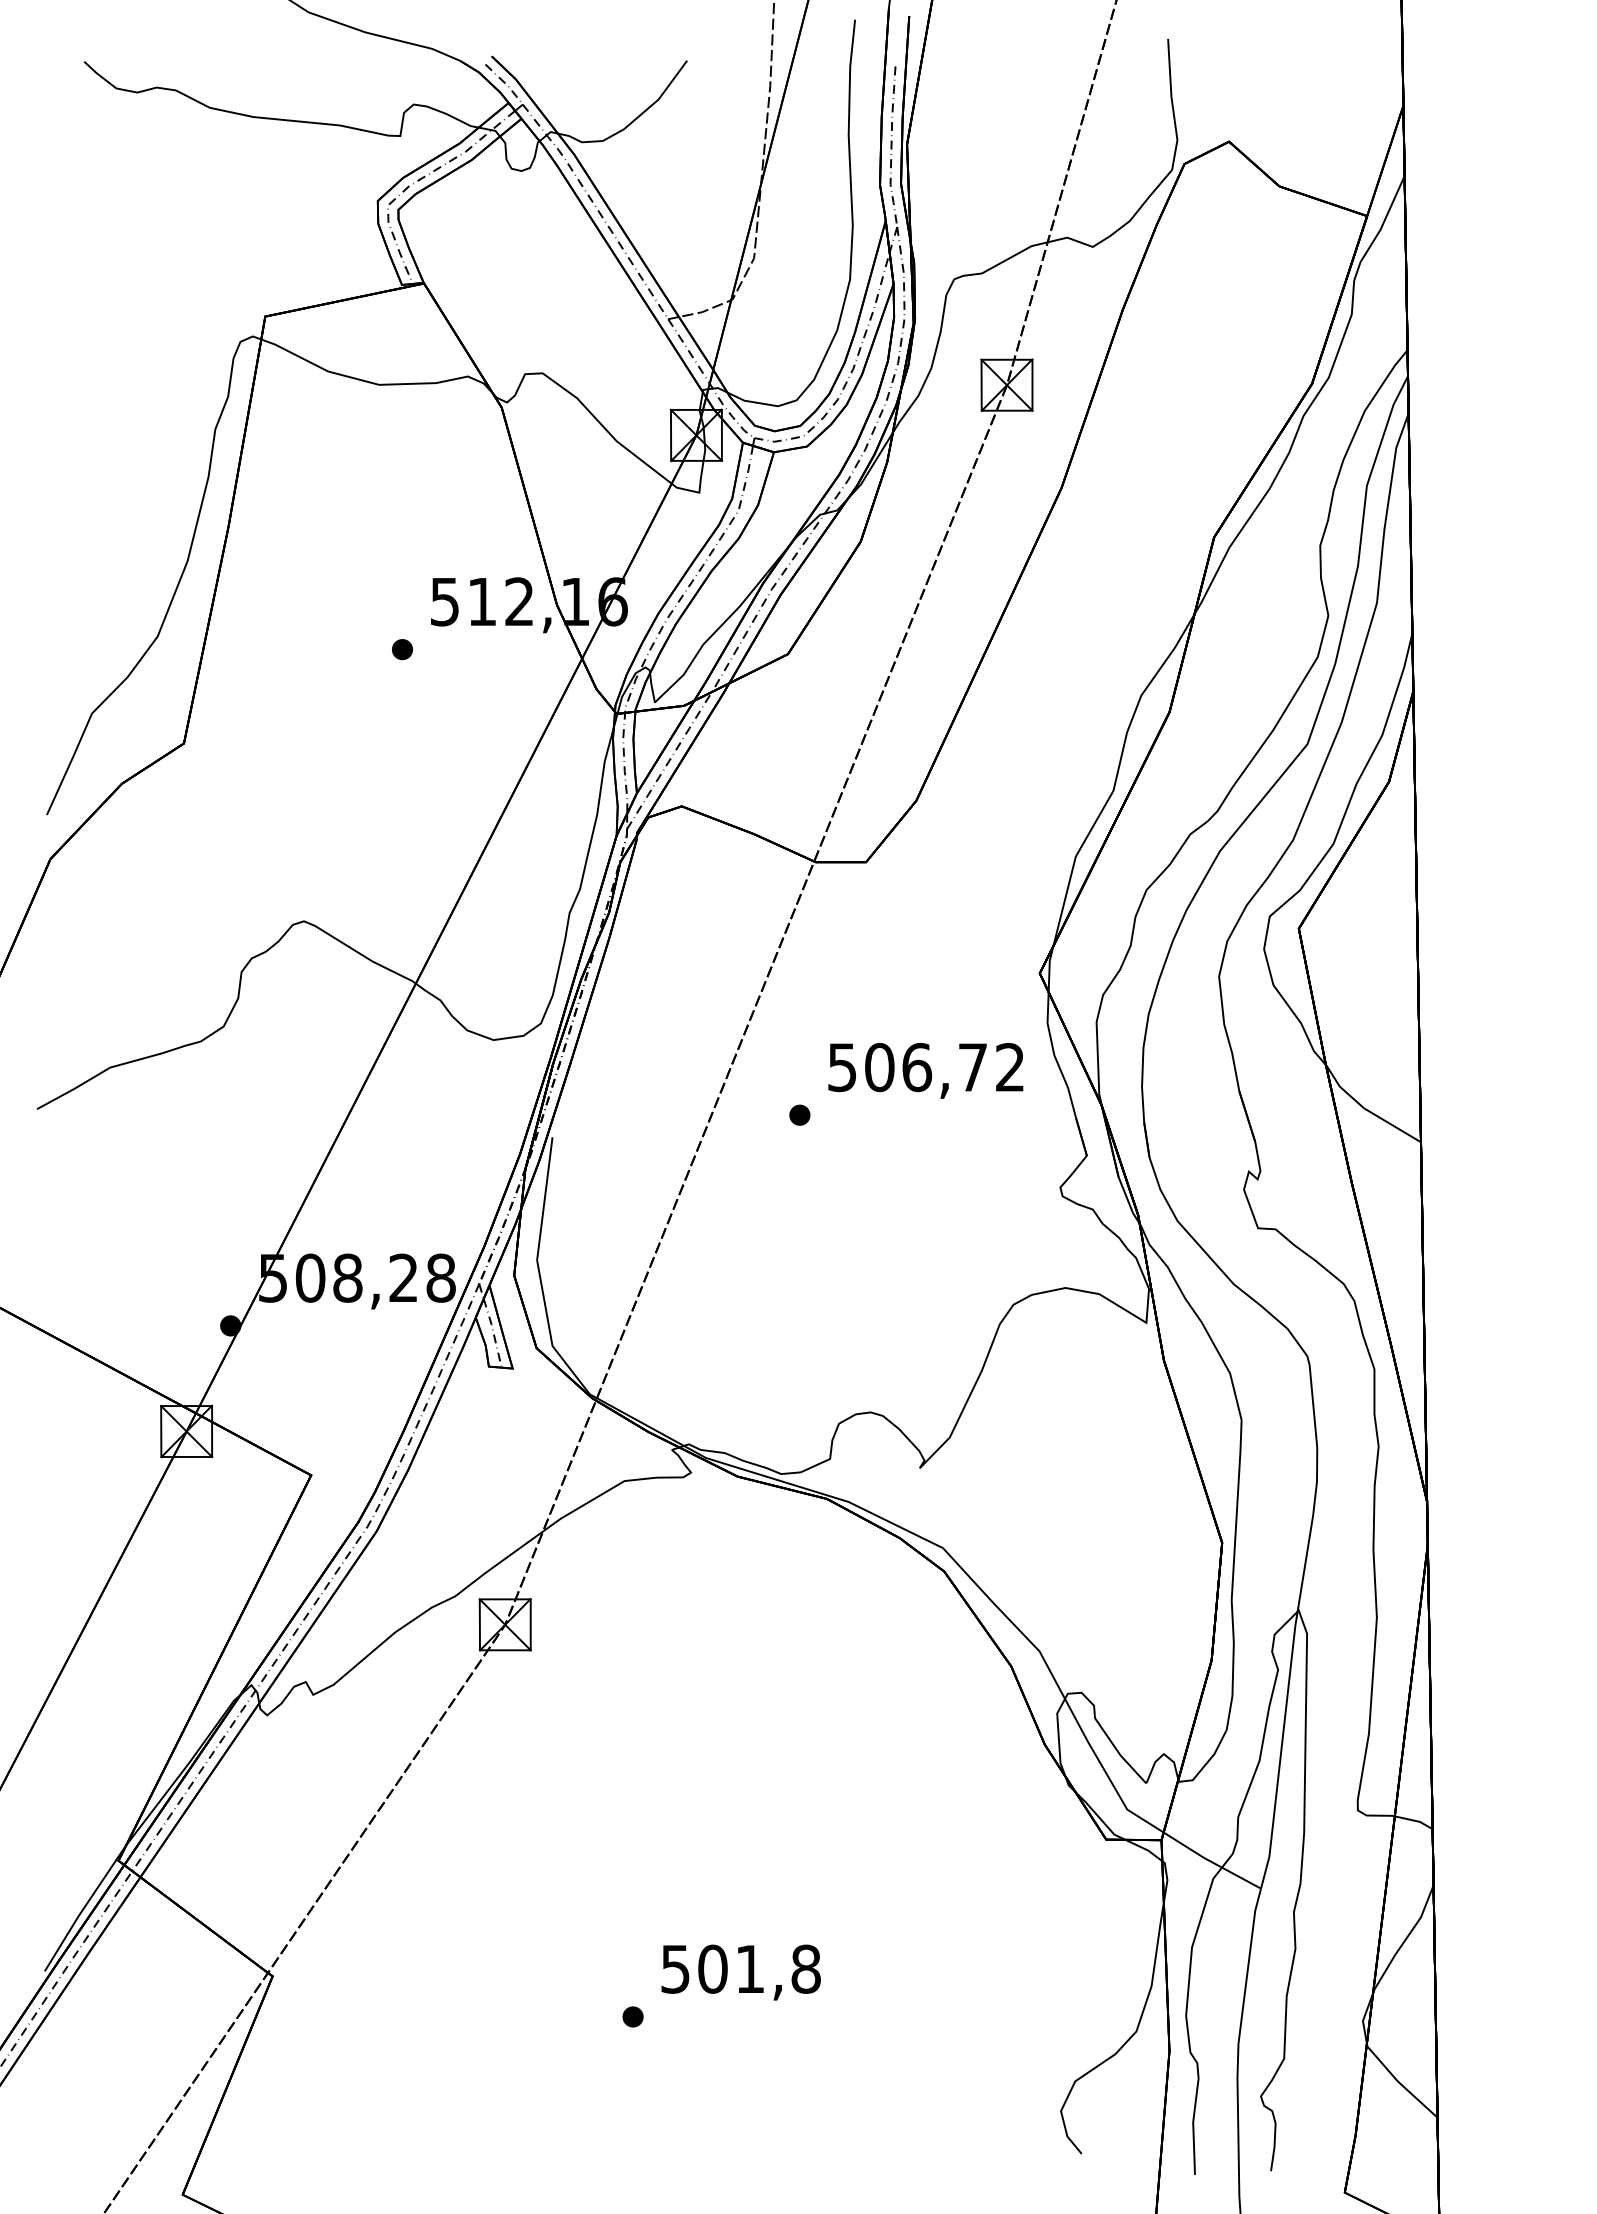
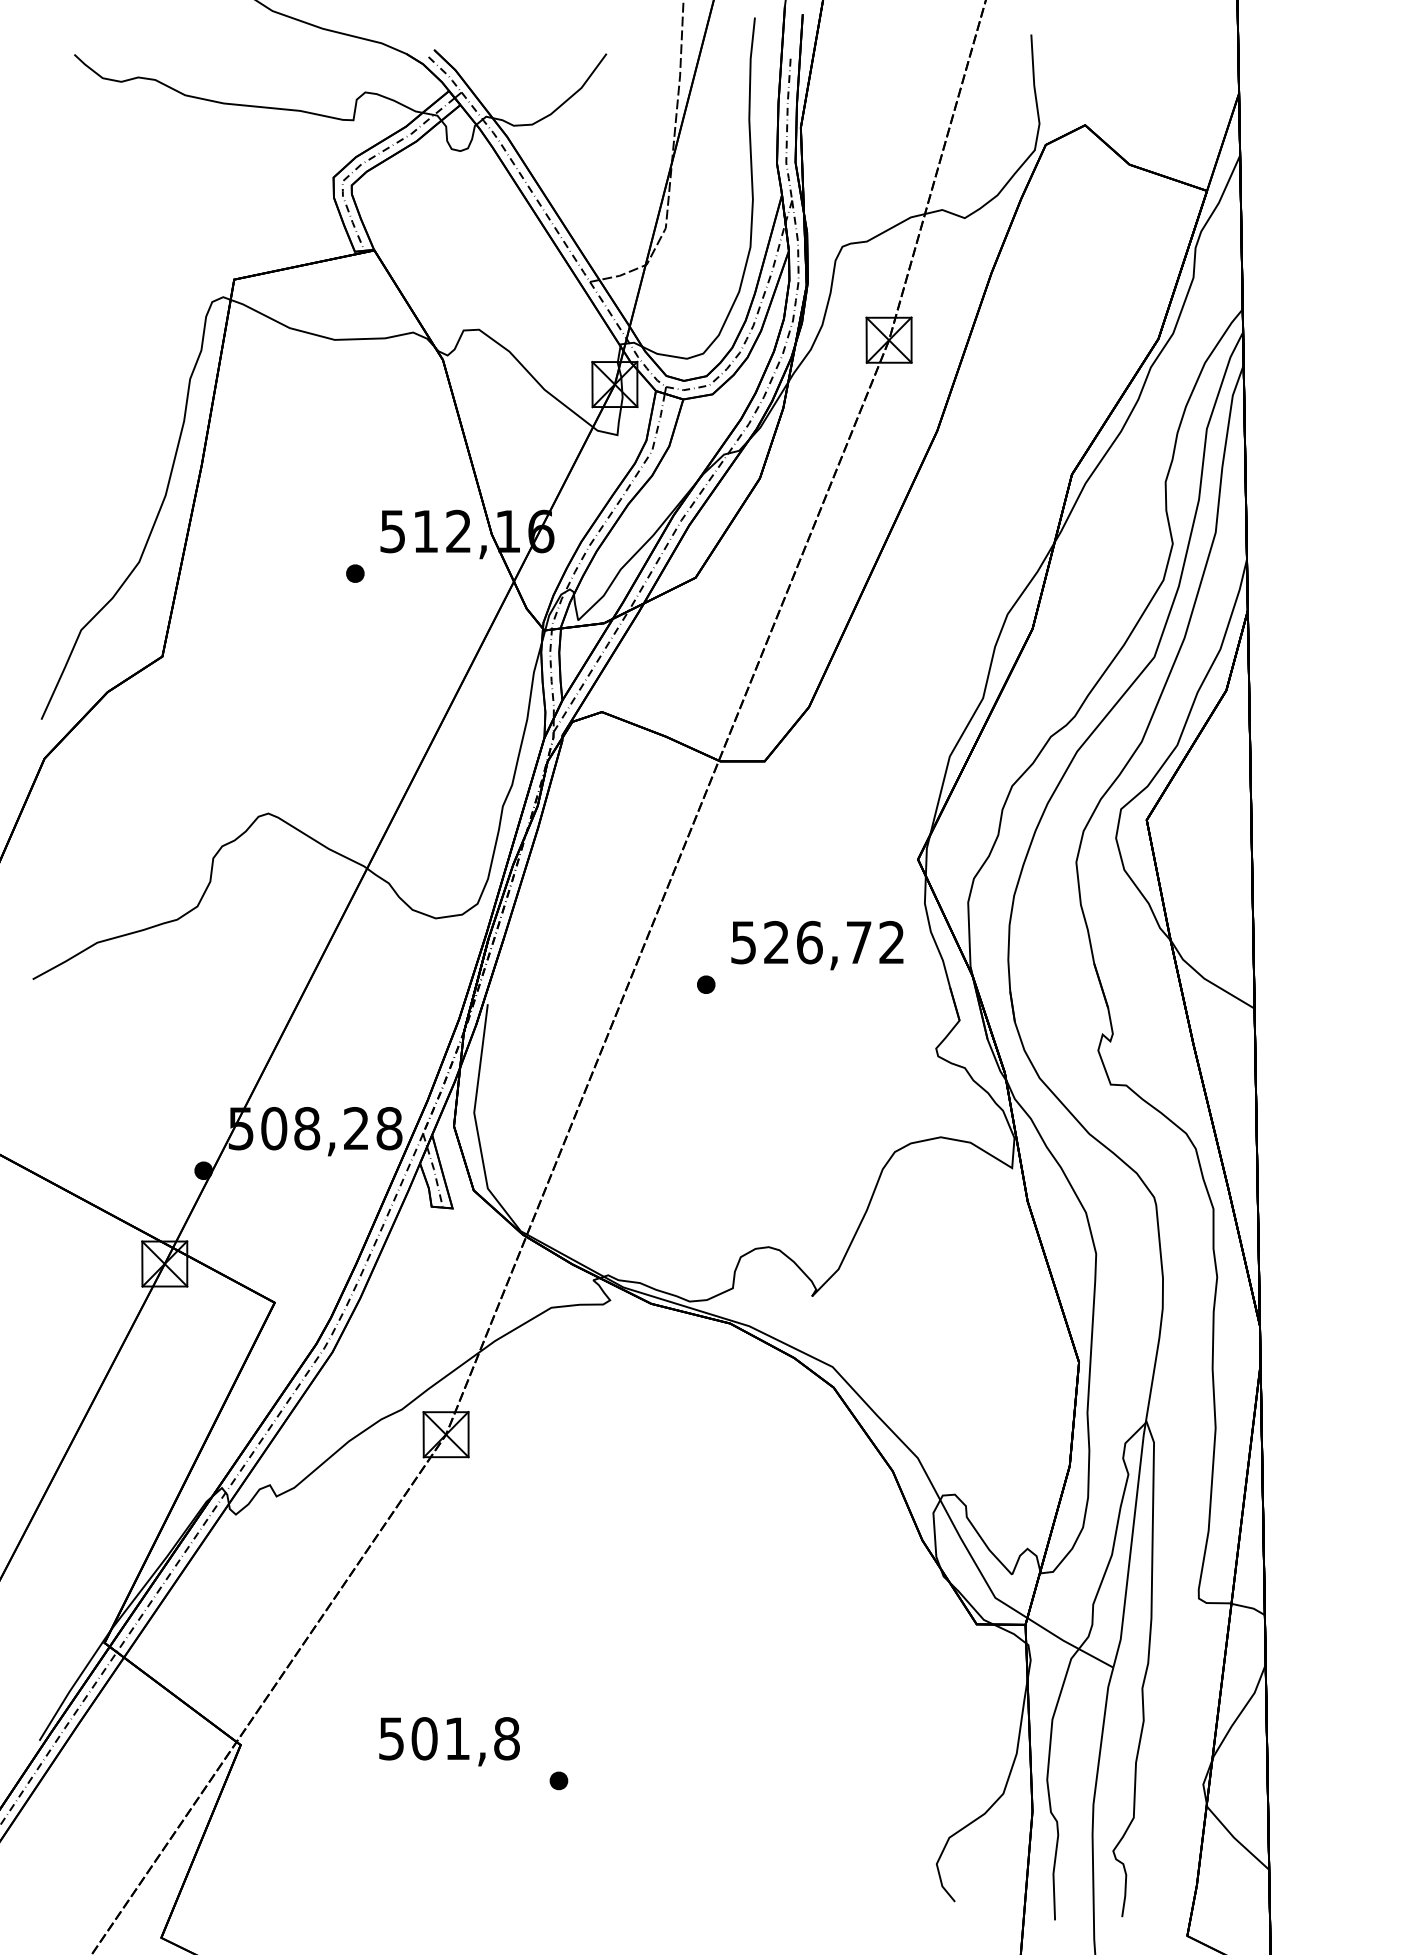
text: (879, 1067) -> (776, 942), 506,72 -> 526,72
text: (740, 1972) -> (448, 1741), moved

